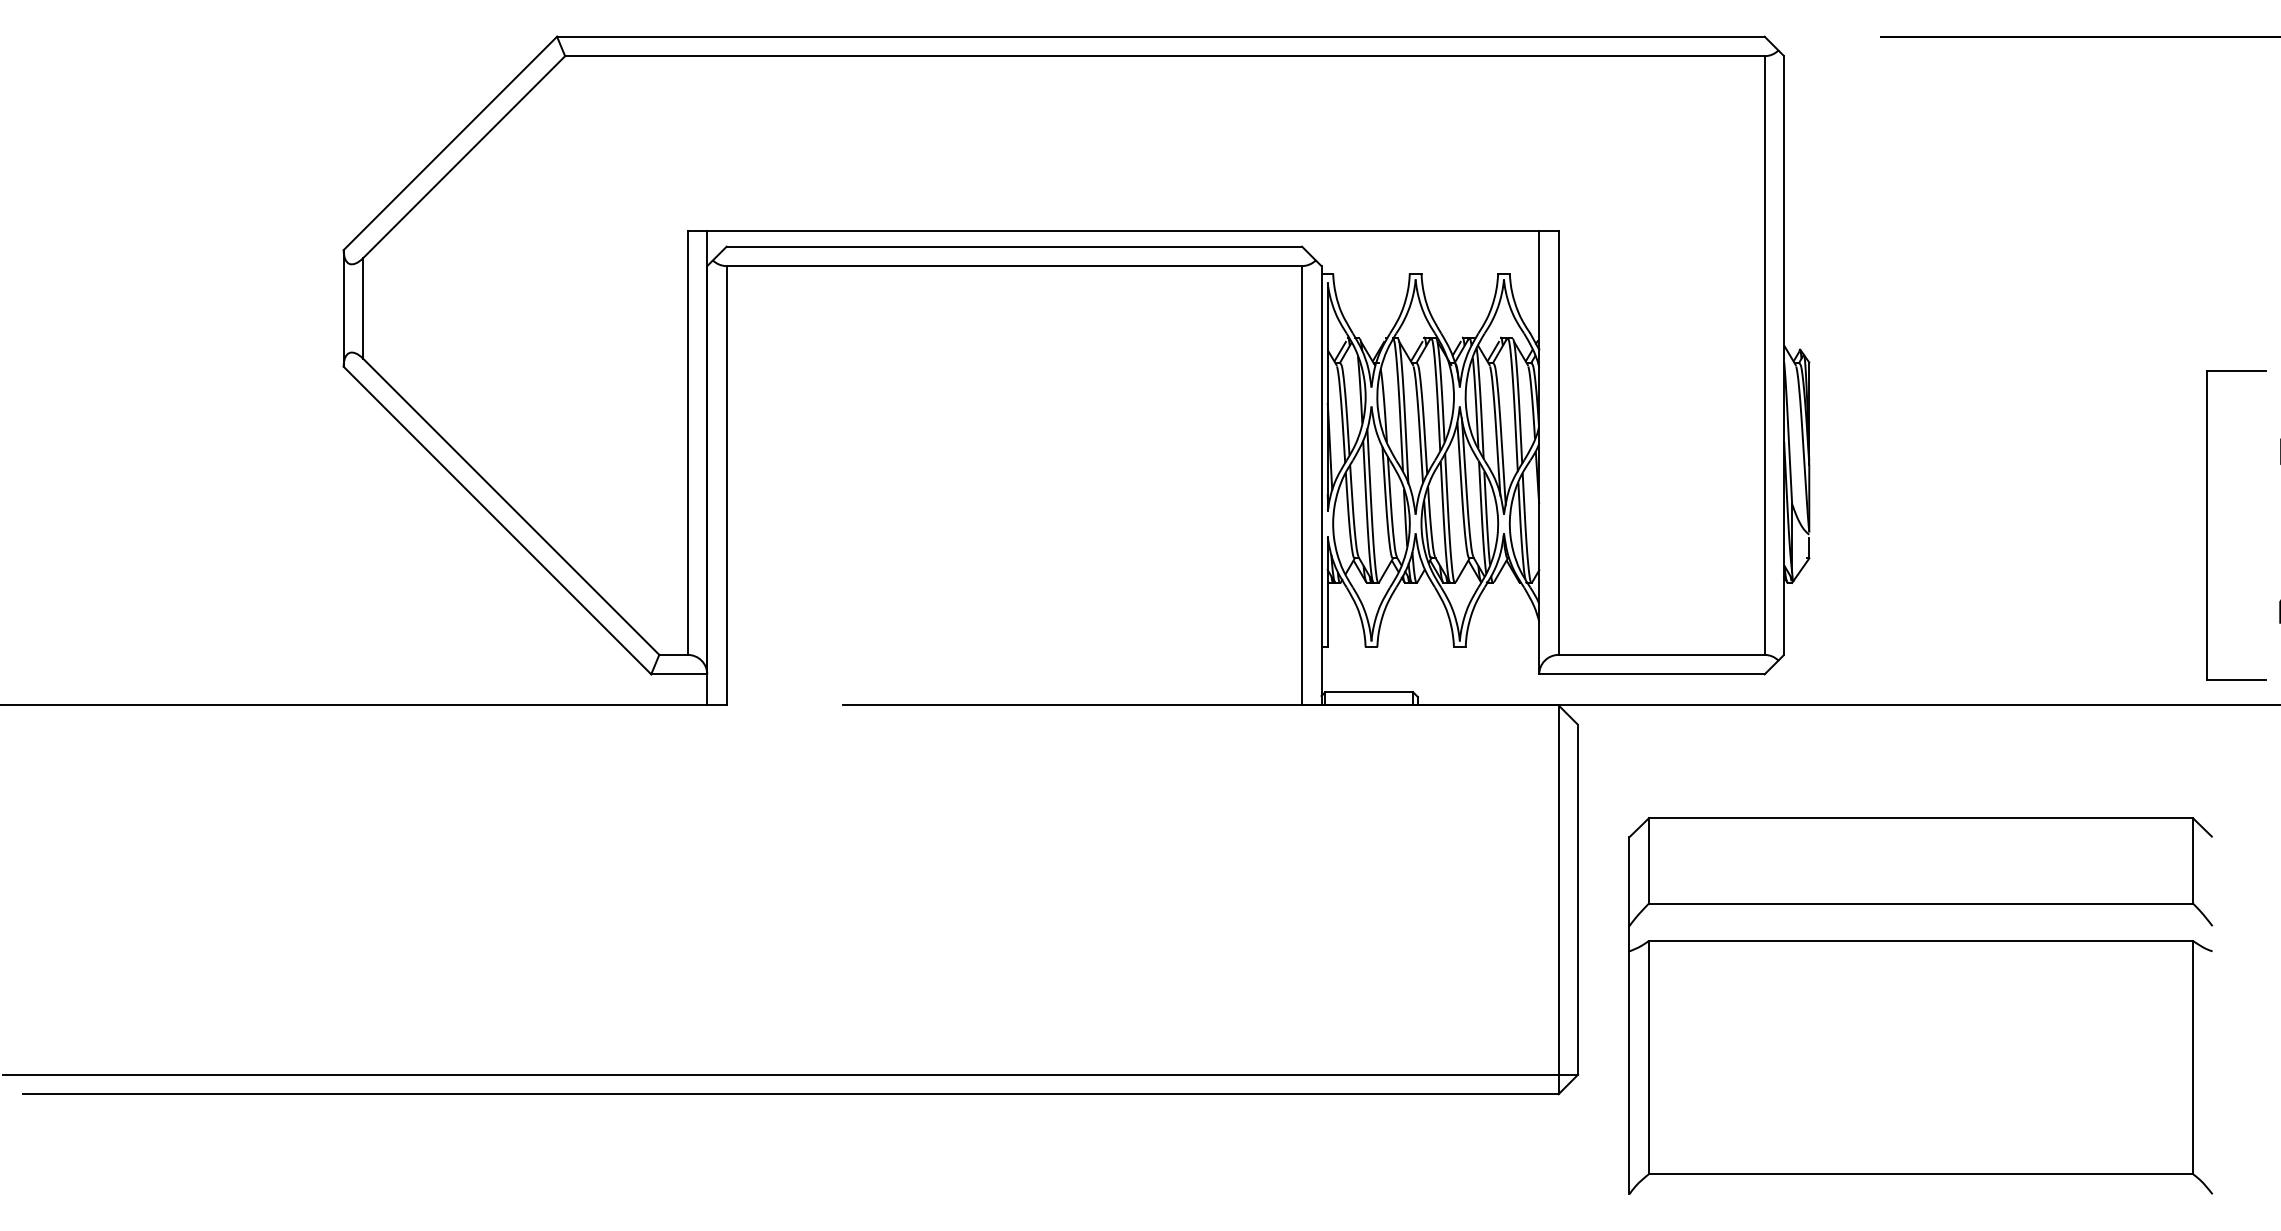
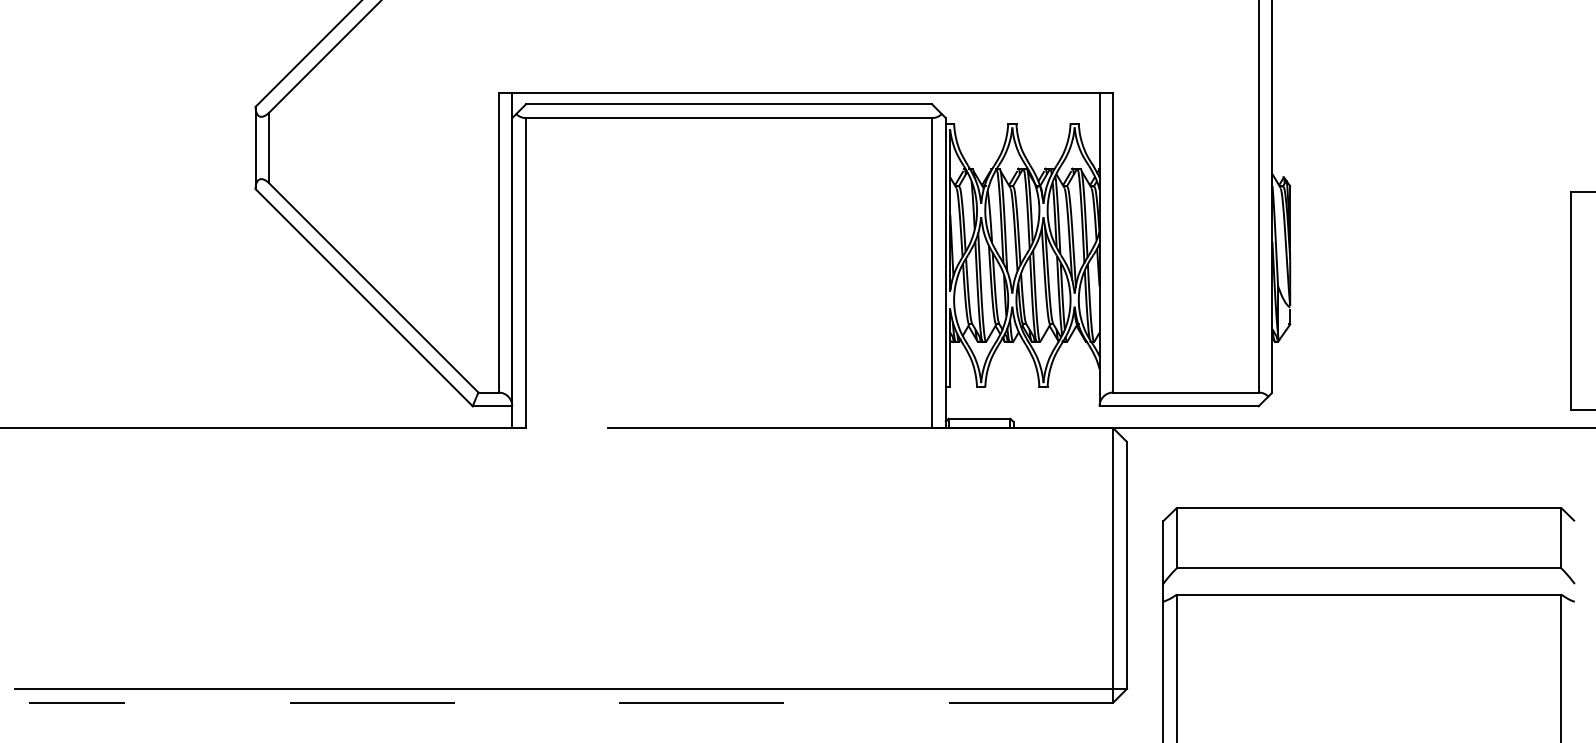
line: (790, 1094) -> (571, 702), solid -> dashed

